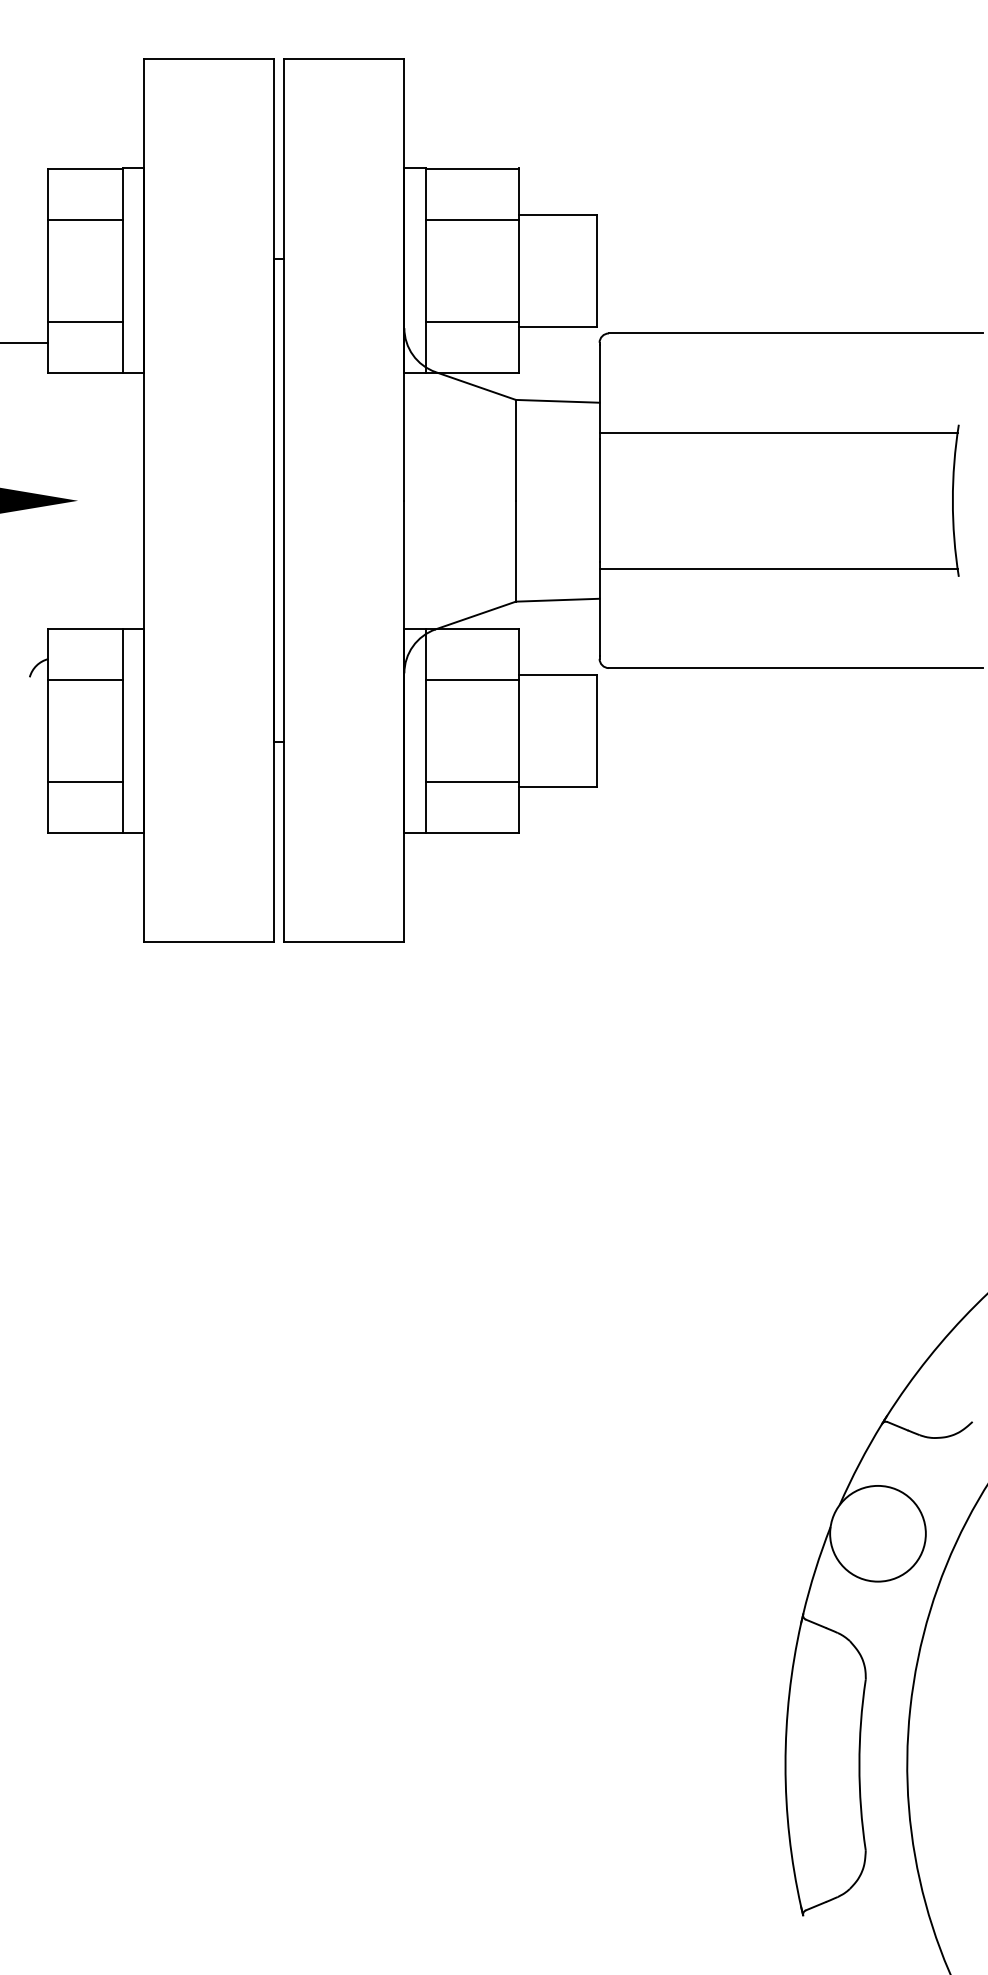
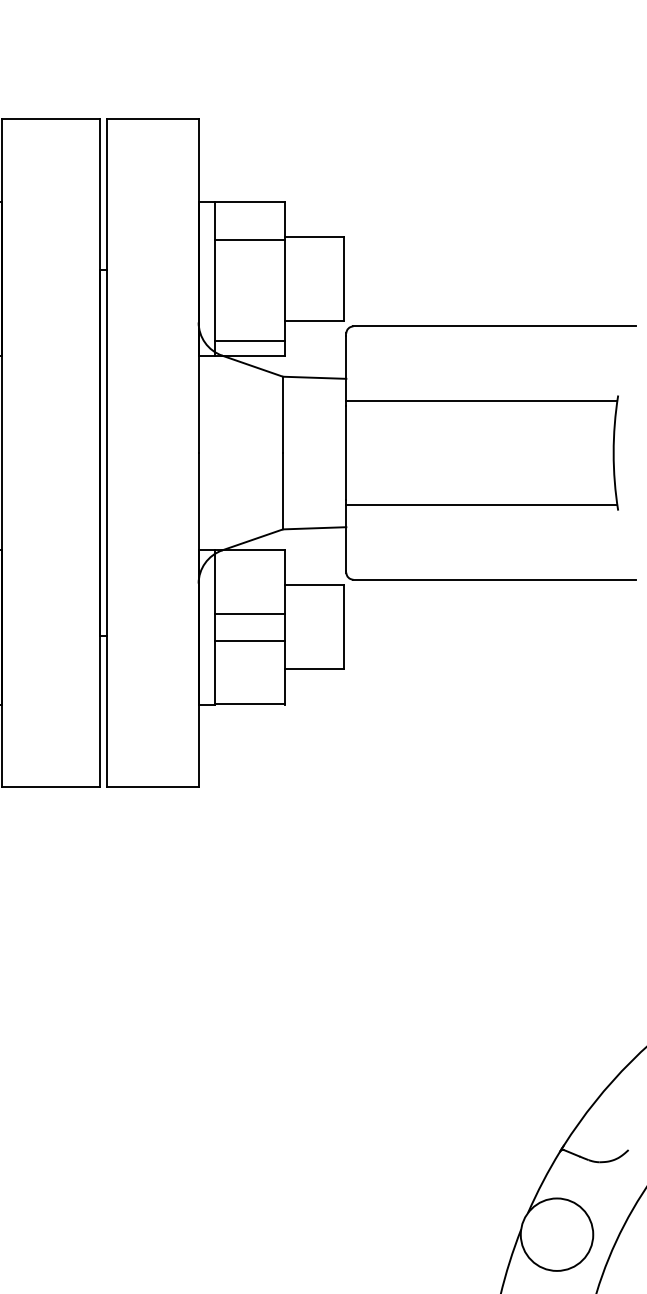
line: (471, 321) -> (249, 340), moved
line: (471, 679) -> (249, 613), moved
line: (471, 781) -> (249, 640), moved

